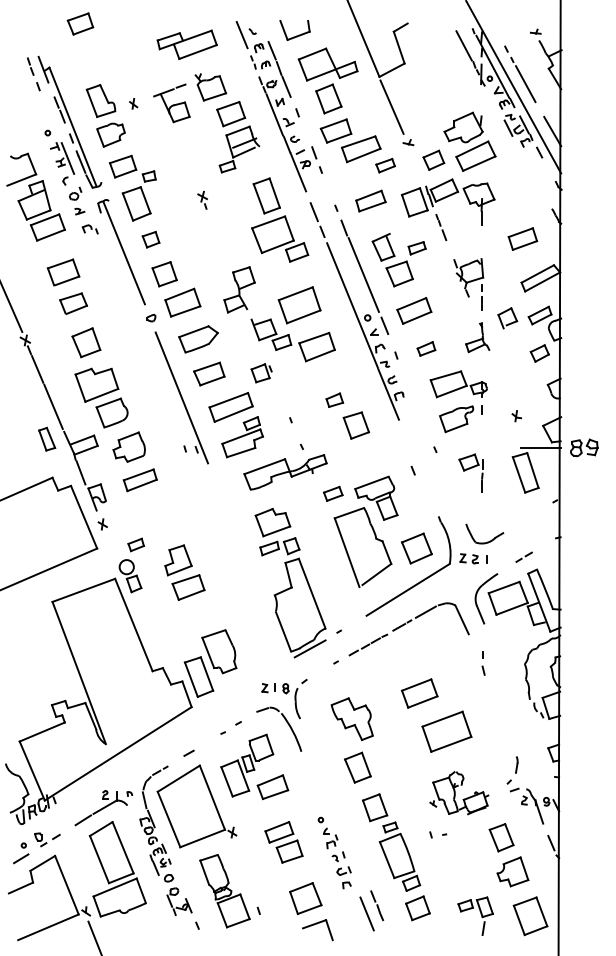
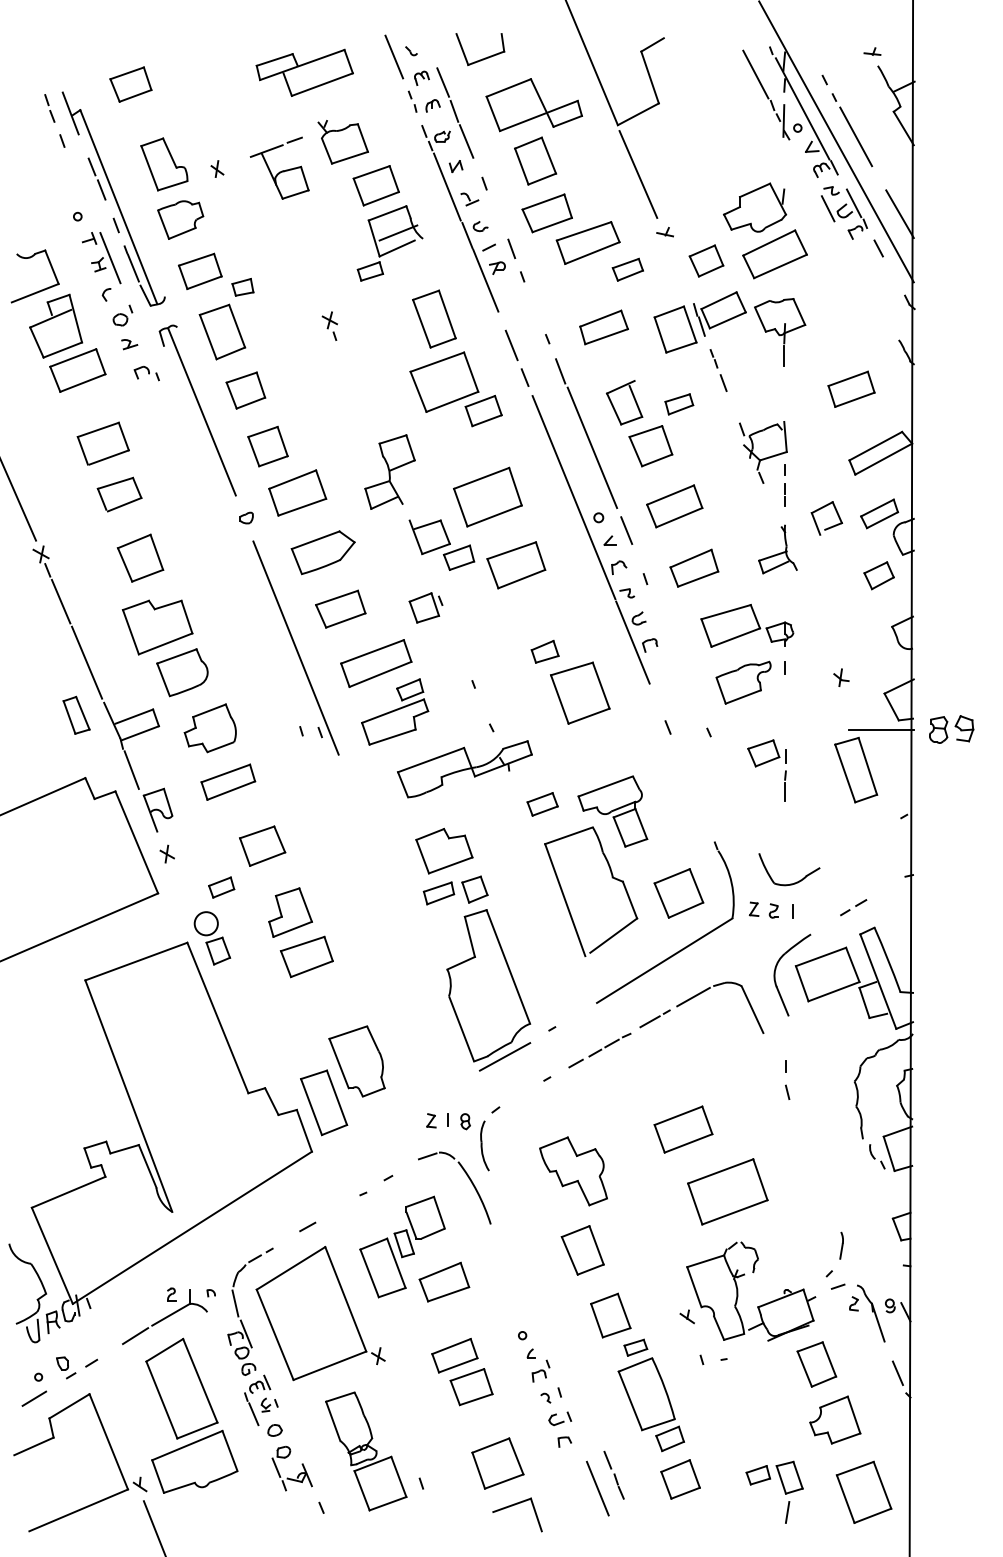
part: (80, 23) -> (130, 83), moved
part: (150, 239) -> (244, 390), size x1.43
part: (426, 348) -> (694, 567), size x1.67
part: (356, 425) -> (580, 692), size x1.43
line: (412, 470) -> (666, 727), moved
part: (161, 519) -> (262, 846), added
part: (459, 793) -> (748, 1292), size x1.43

